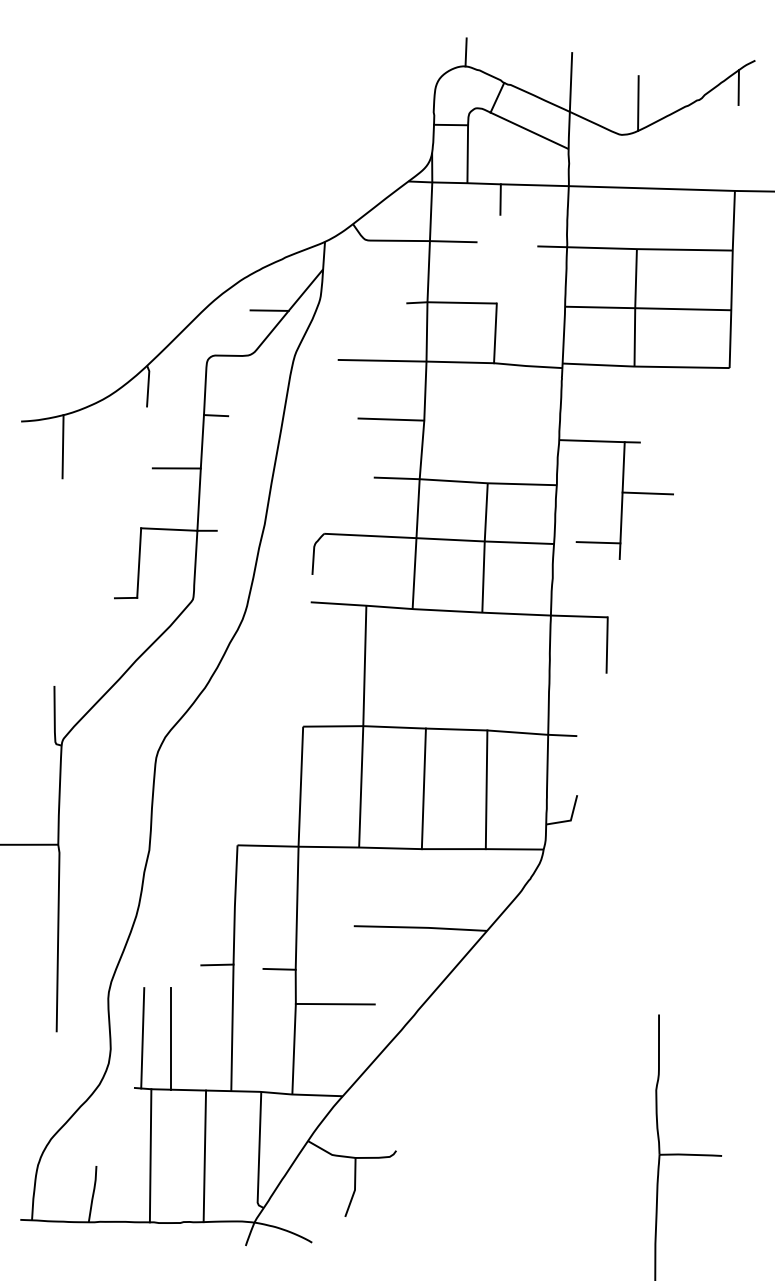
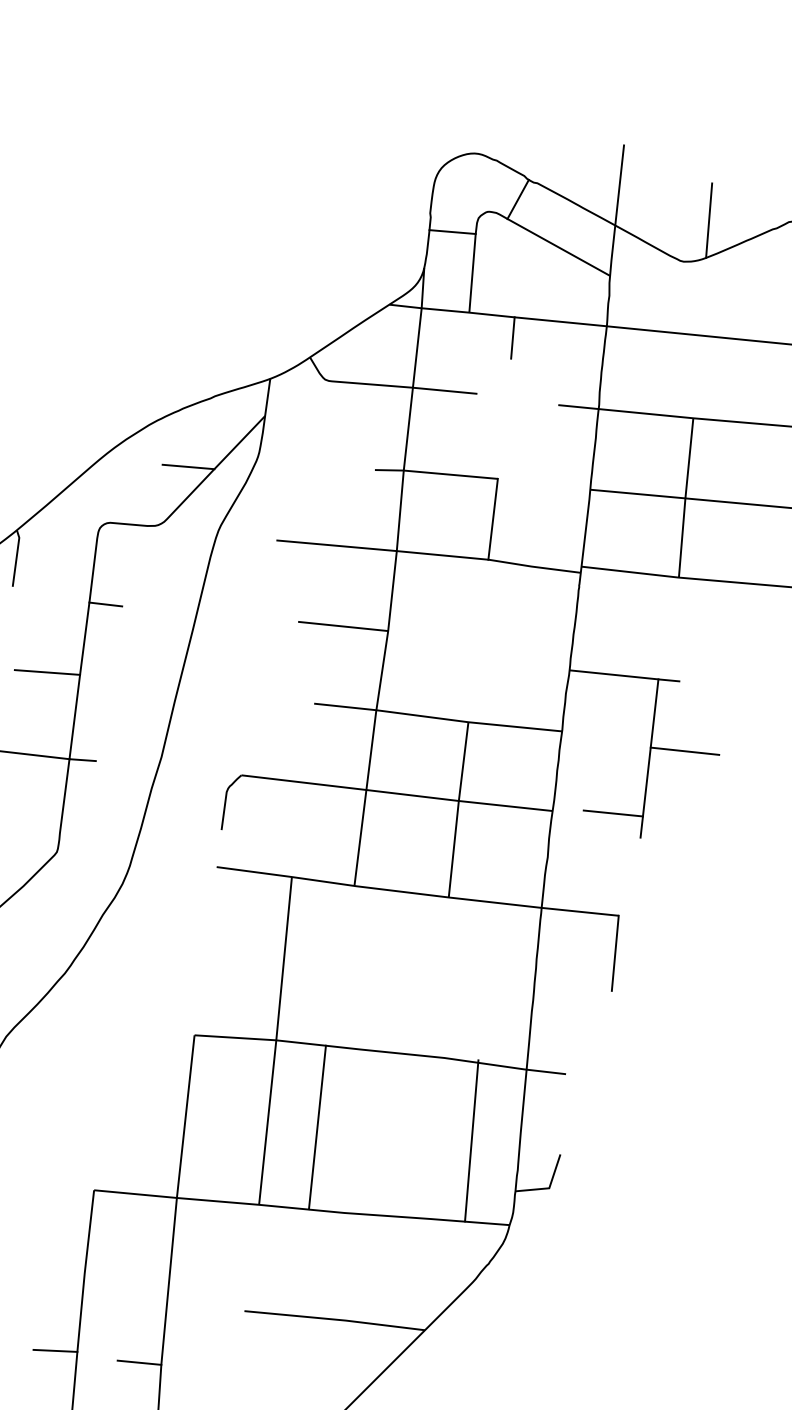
line: (465, 52) -> (479, 134), removed
line: (423, 788) -> (316, 1126), moved
line: (486, 789) -> (471, 1140), moved

